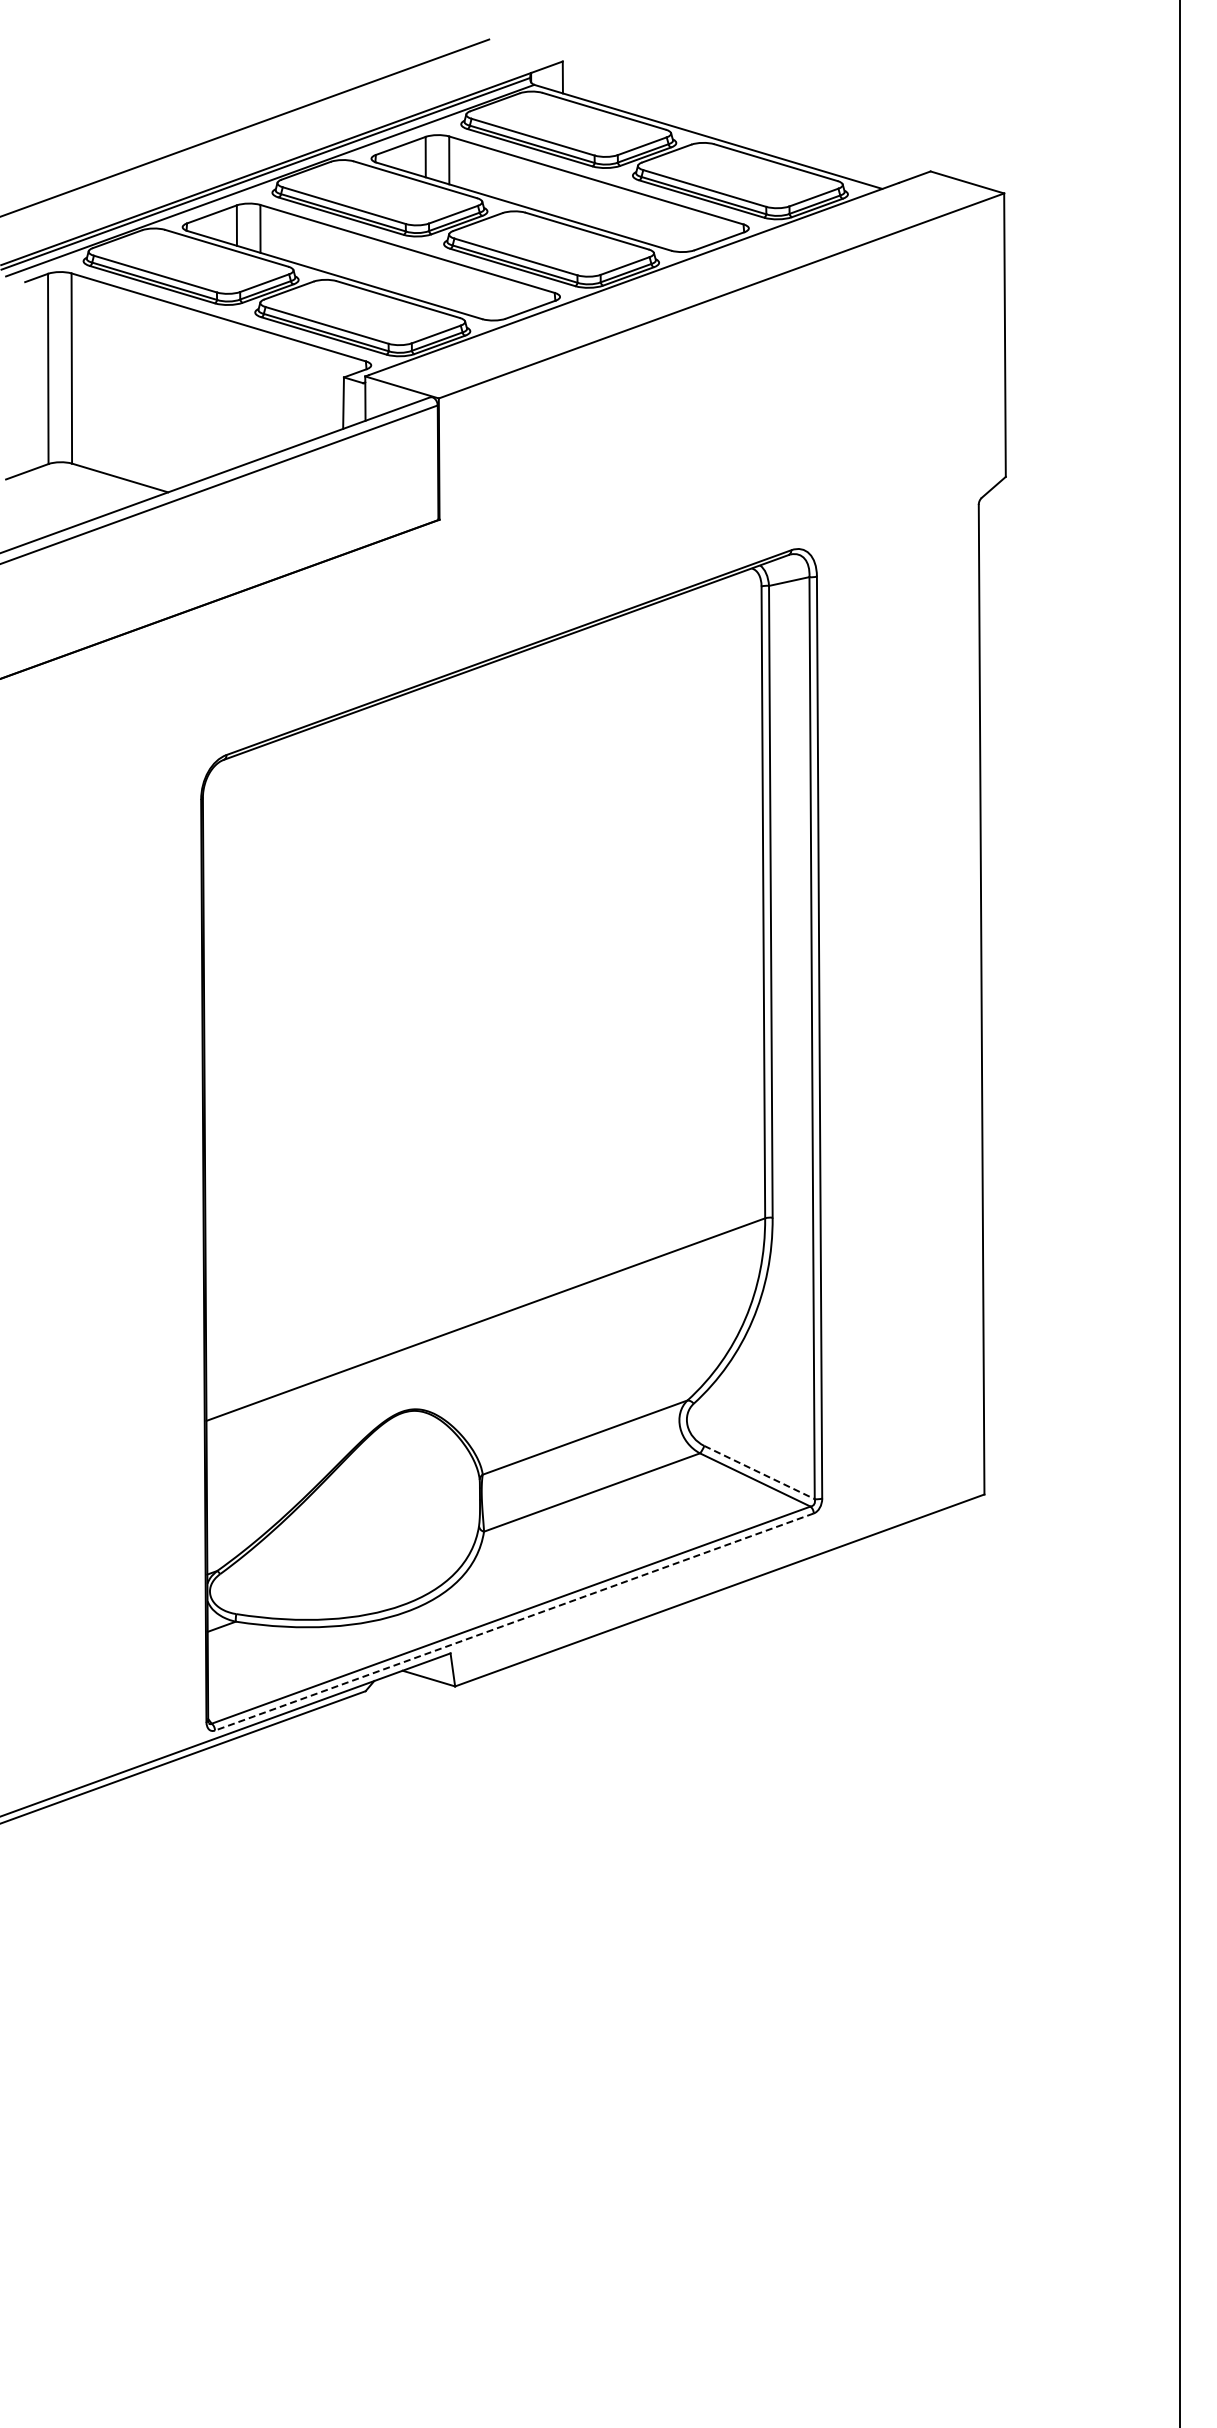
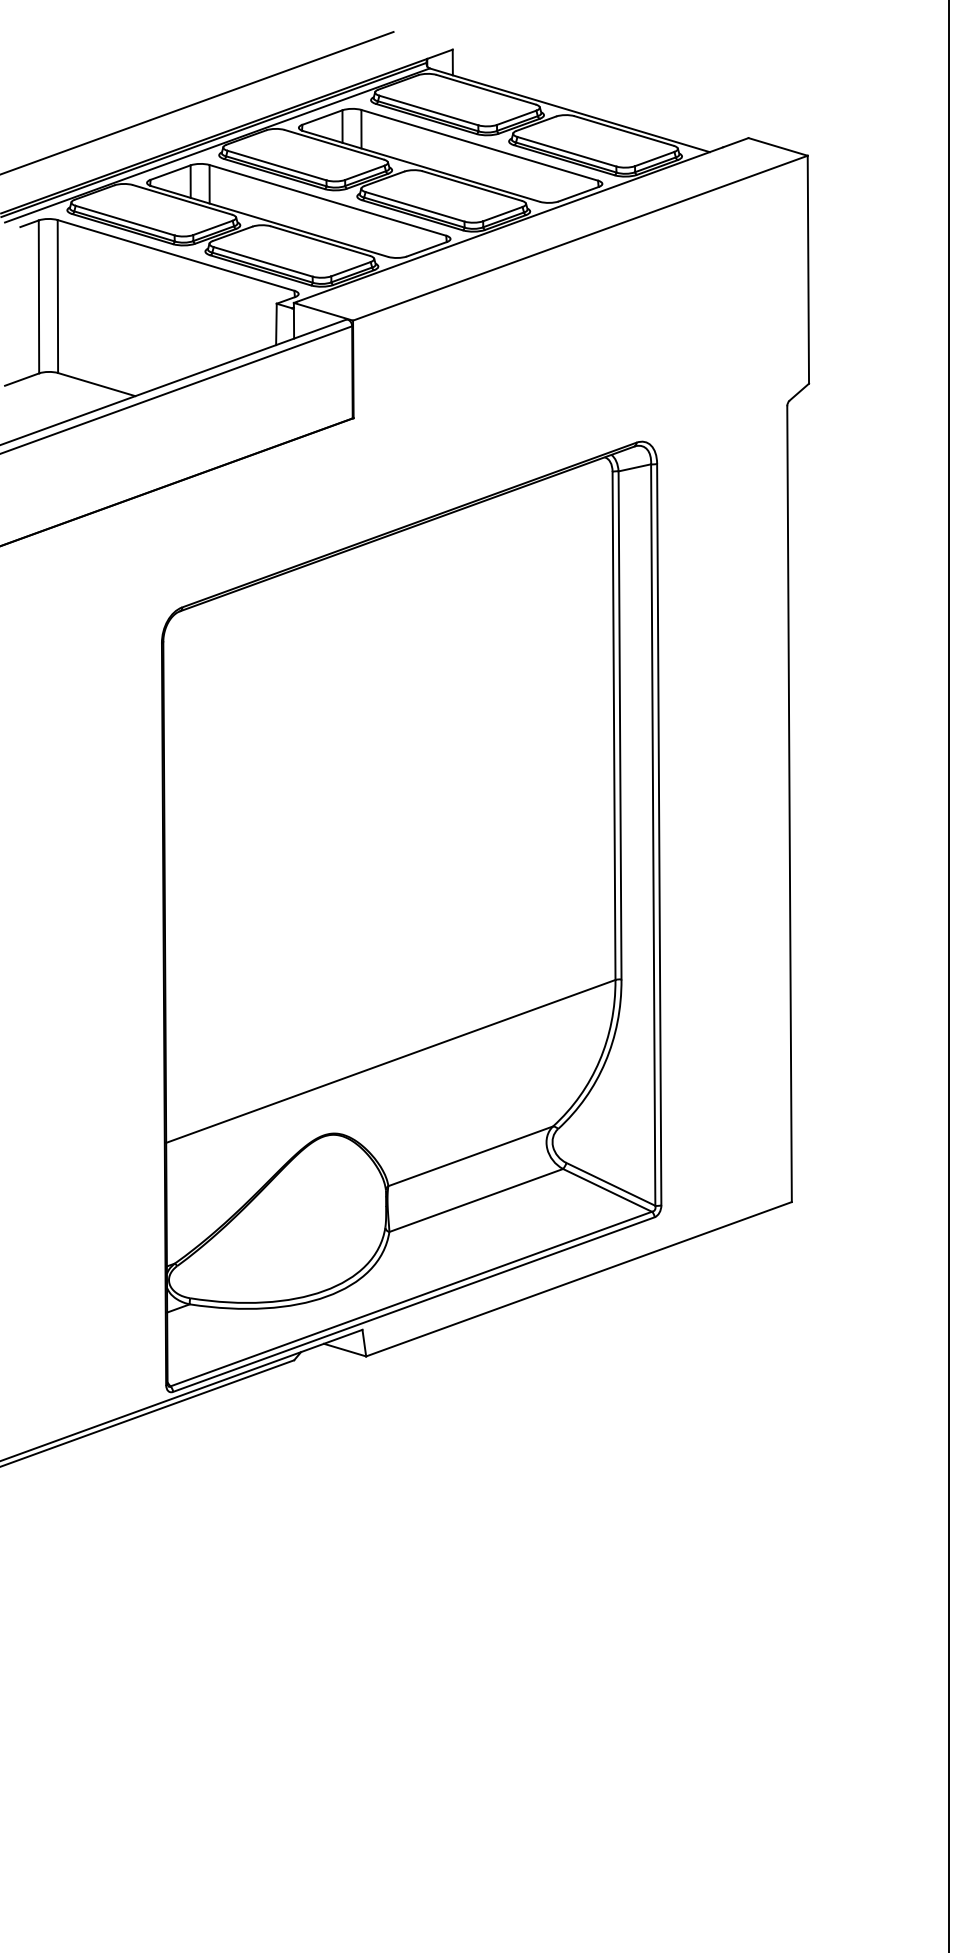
line: (759, 1472) -> (610, 1184), dashed -> solid
line: (513, 1622) -> (413, 1305), dashed -> solid

